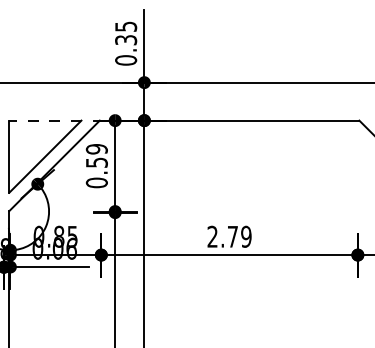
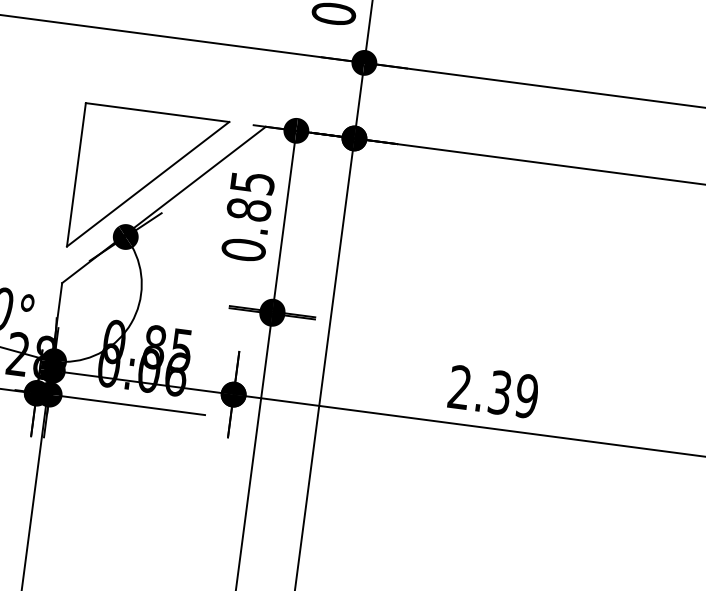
line: (44, 120) -> (155, 112), dashed -> solid
text: (96, 155) -> (250, 195), 0.59 -> 0.85
text: (232, 236) -> (499, 392), 2.79 -> 2.39

